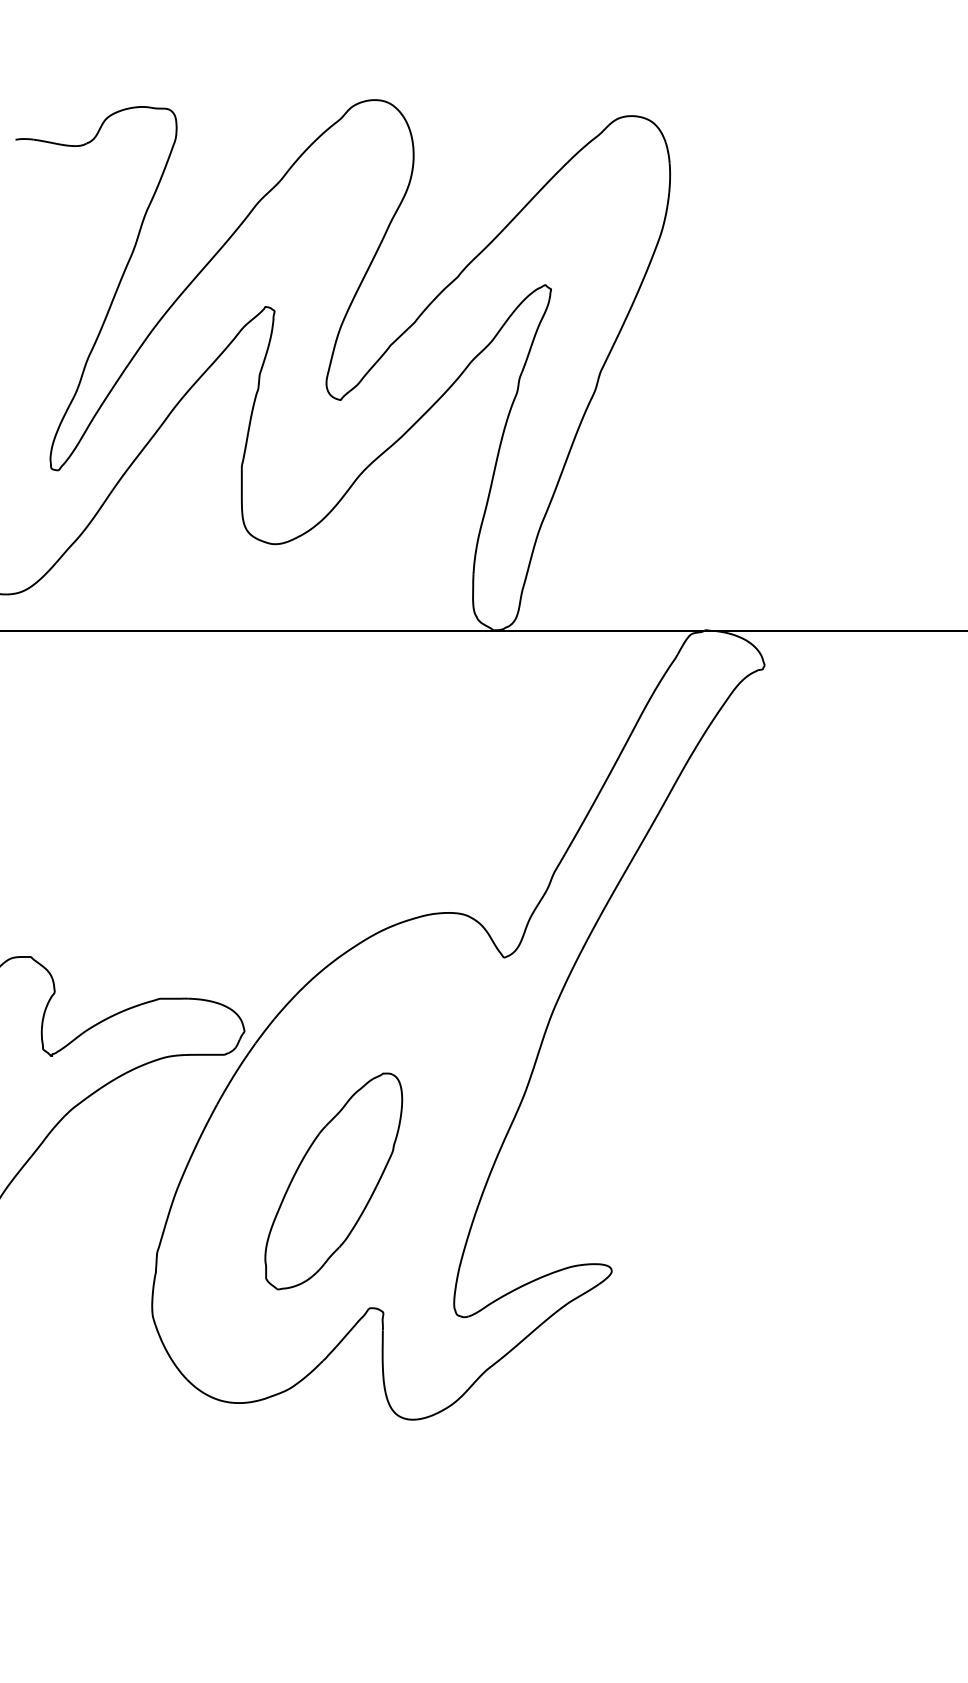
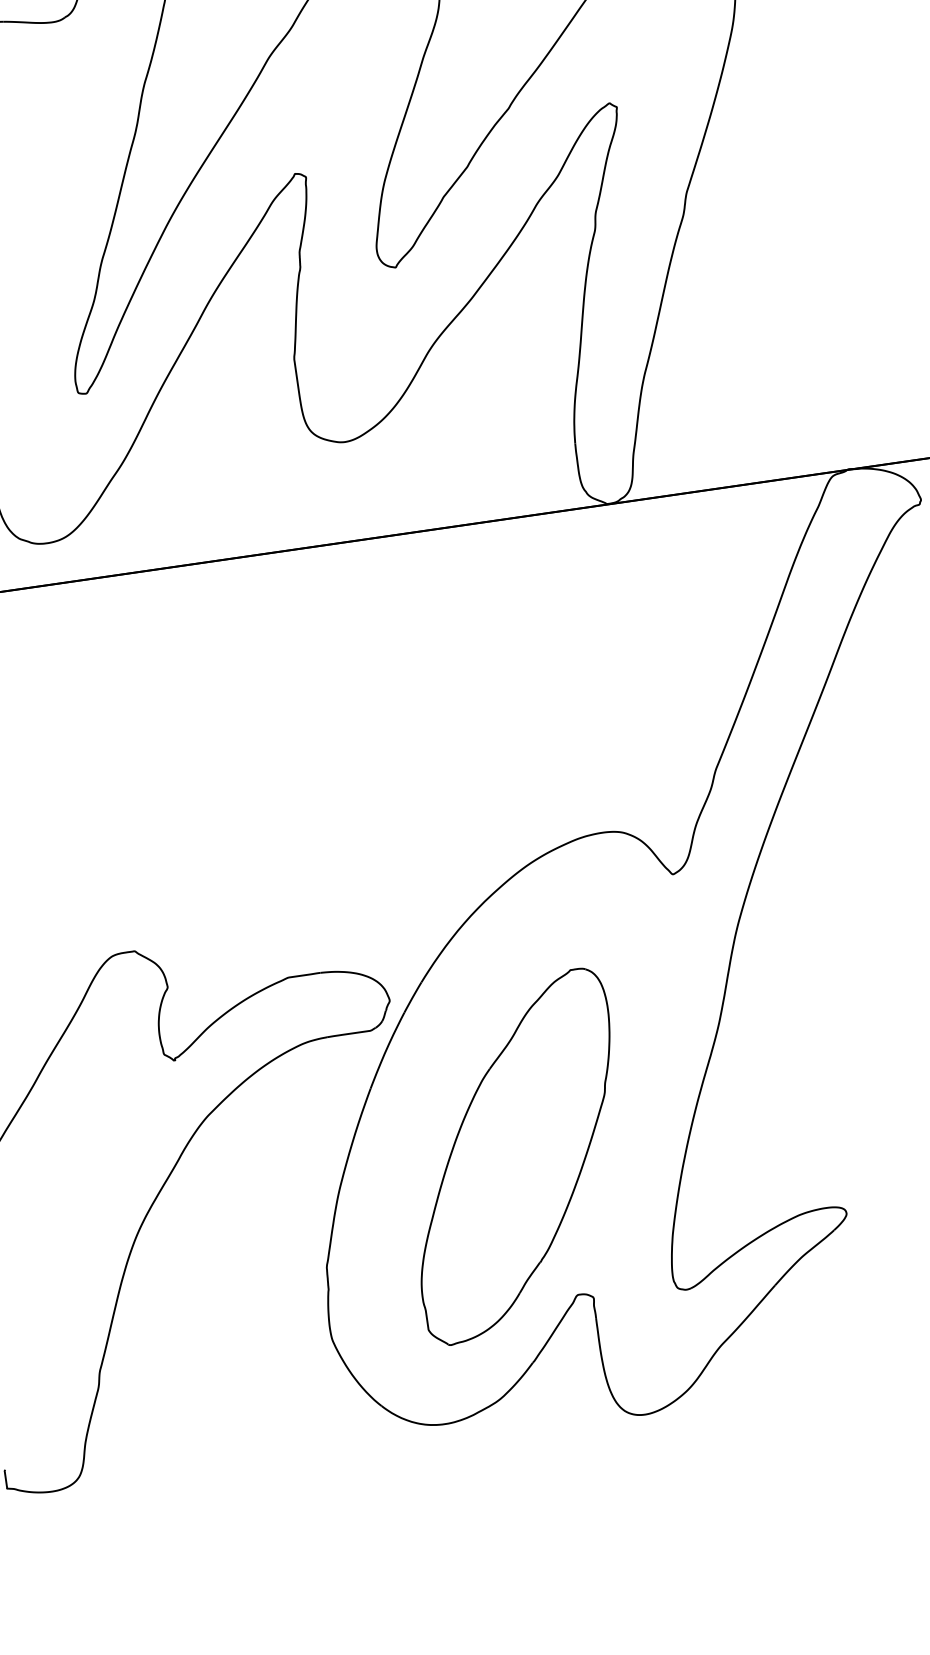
part: (333, 1181) -> (515, 1156), size x1.43

